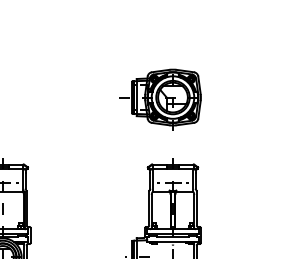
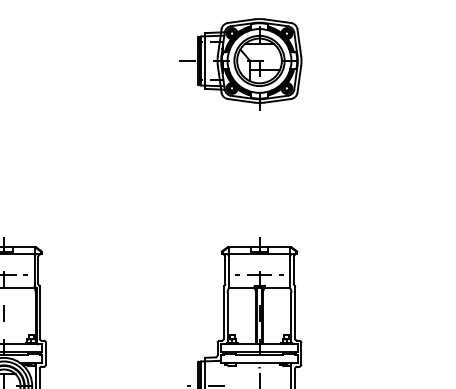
part: (160, 99) -> (240, 63), moved

